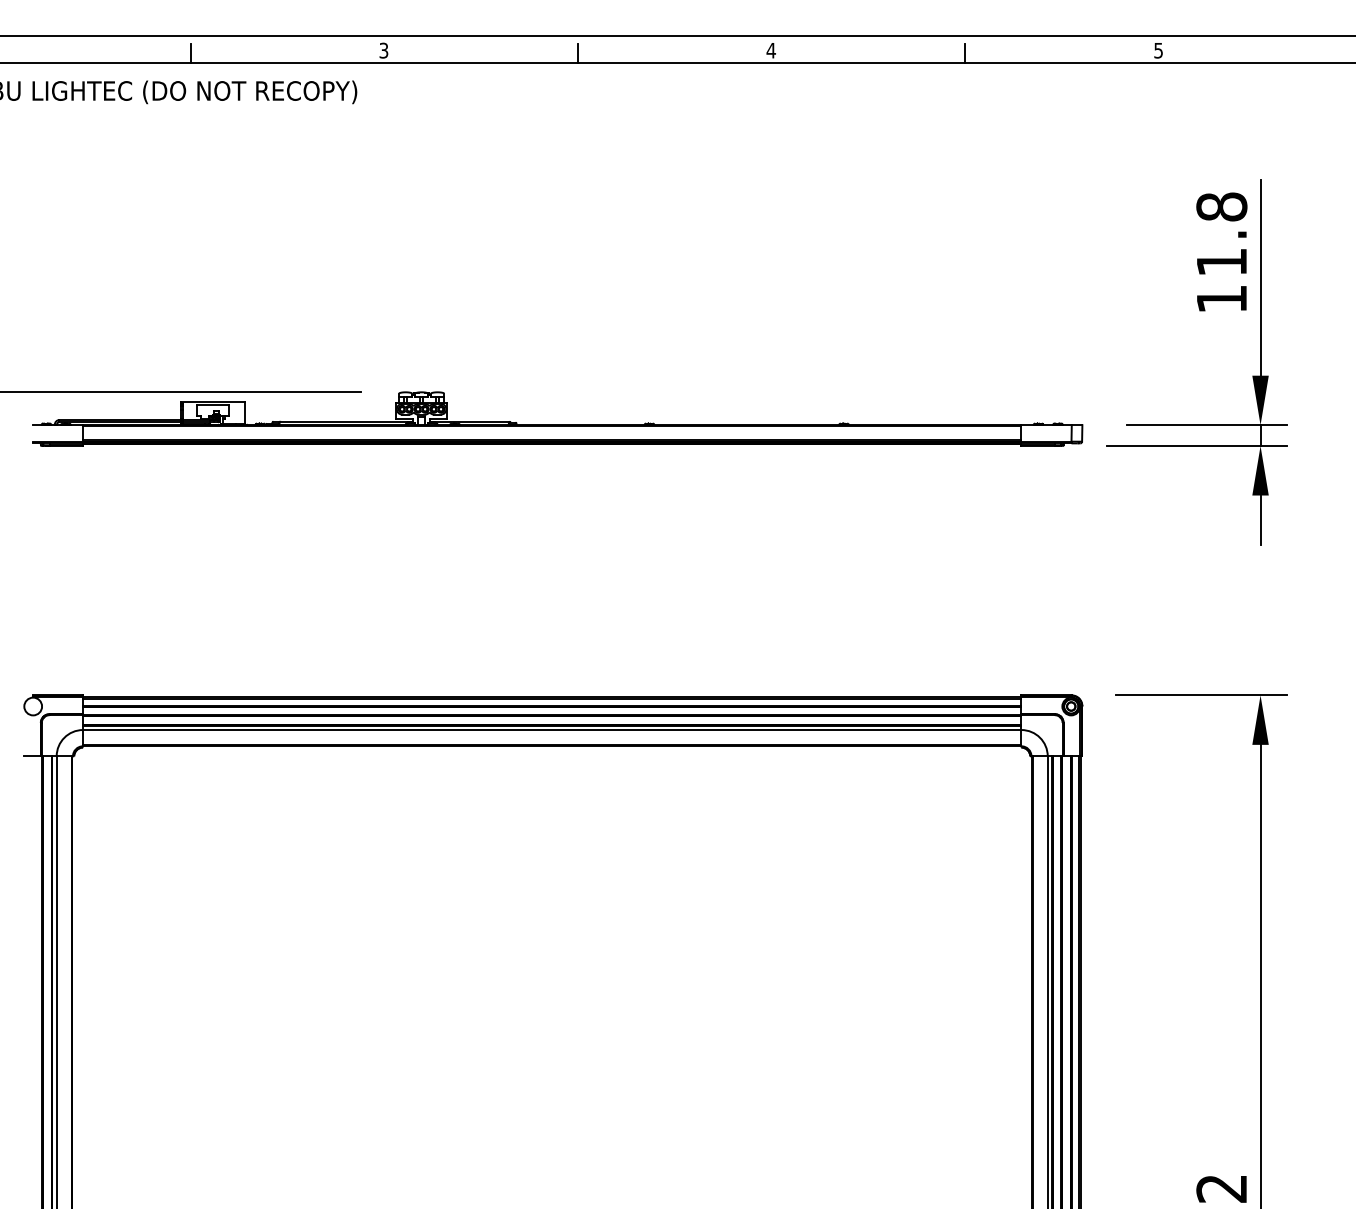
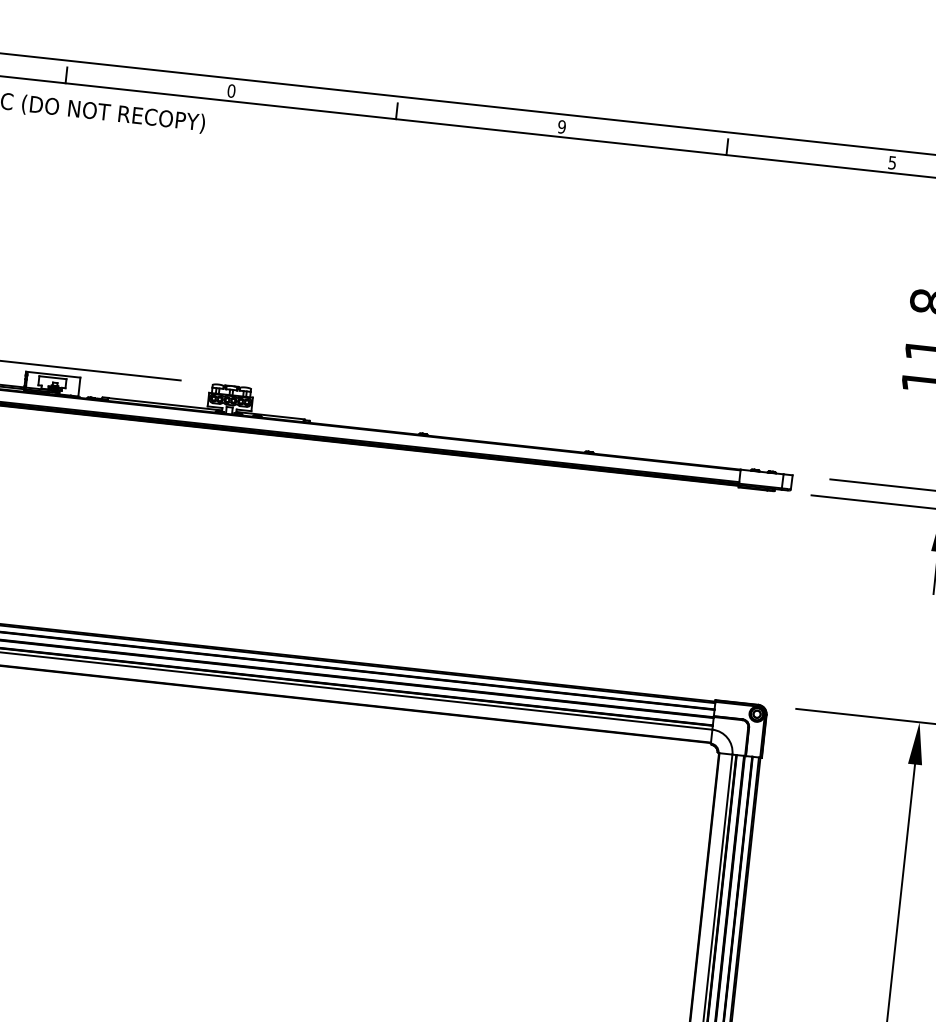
text: (383, 50) -> (231, 90), 3 -> 0
text: (770, 50) -> (561, 126), 4 -> 9

